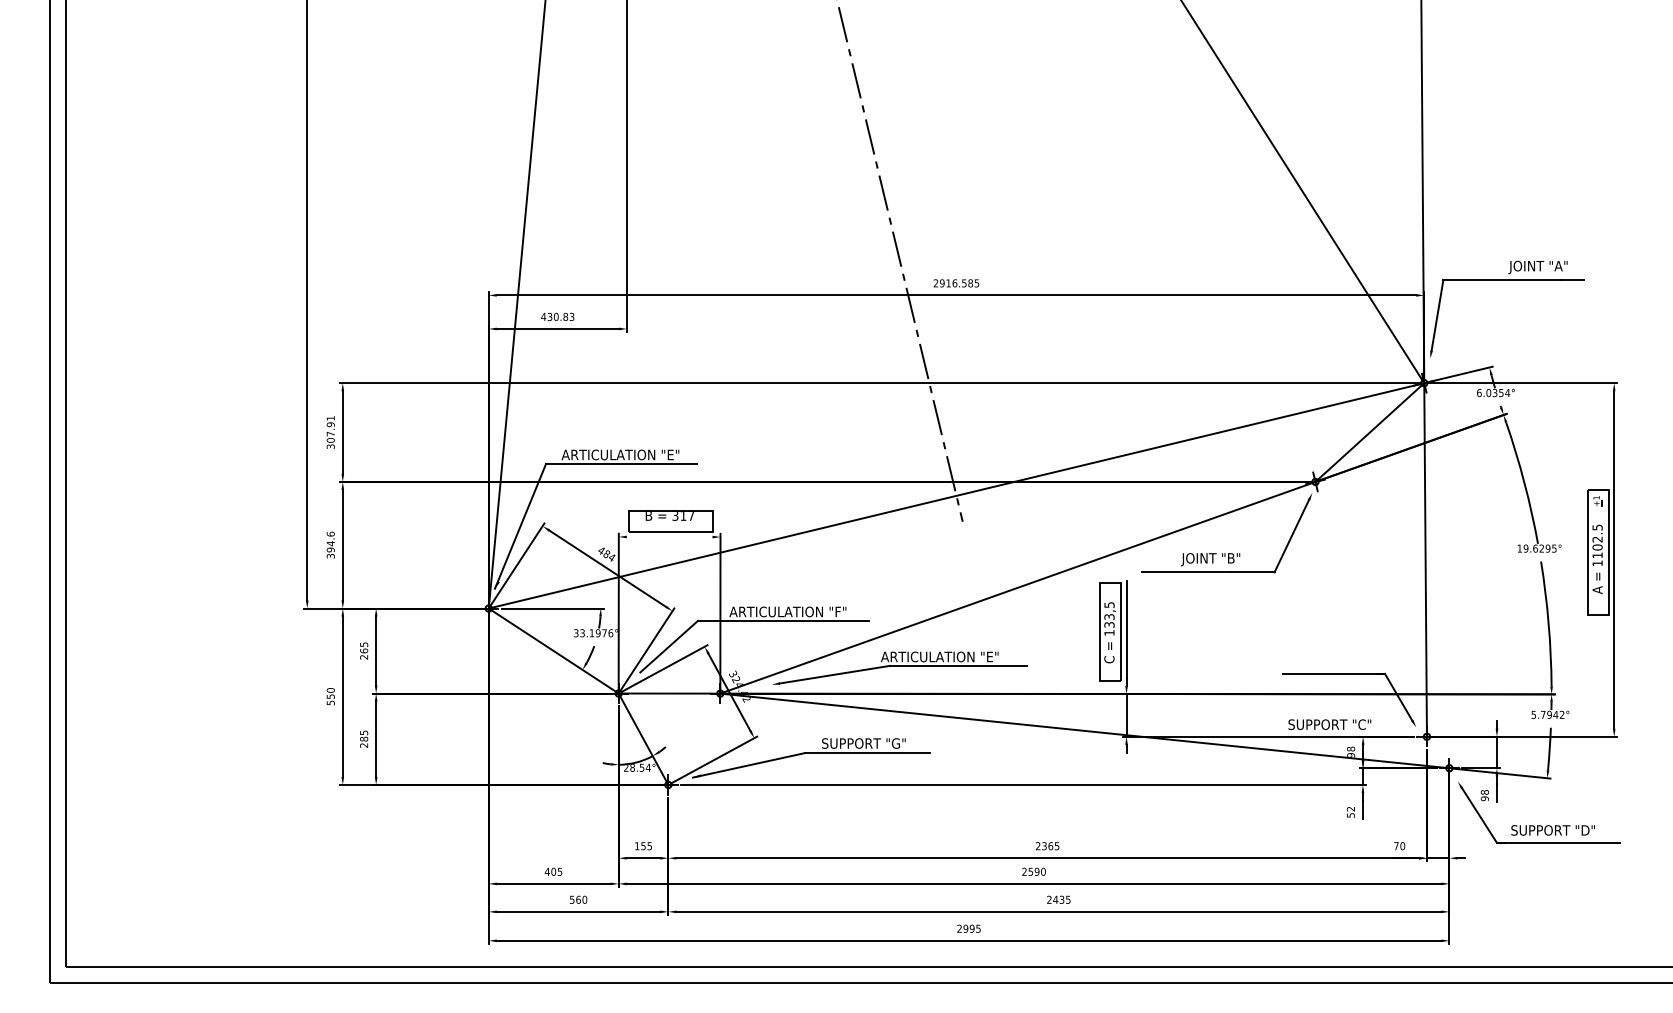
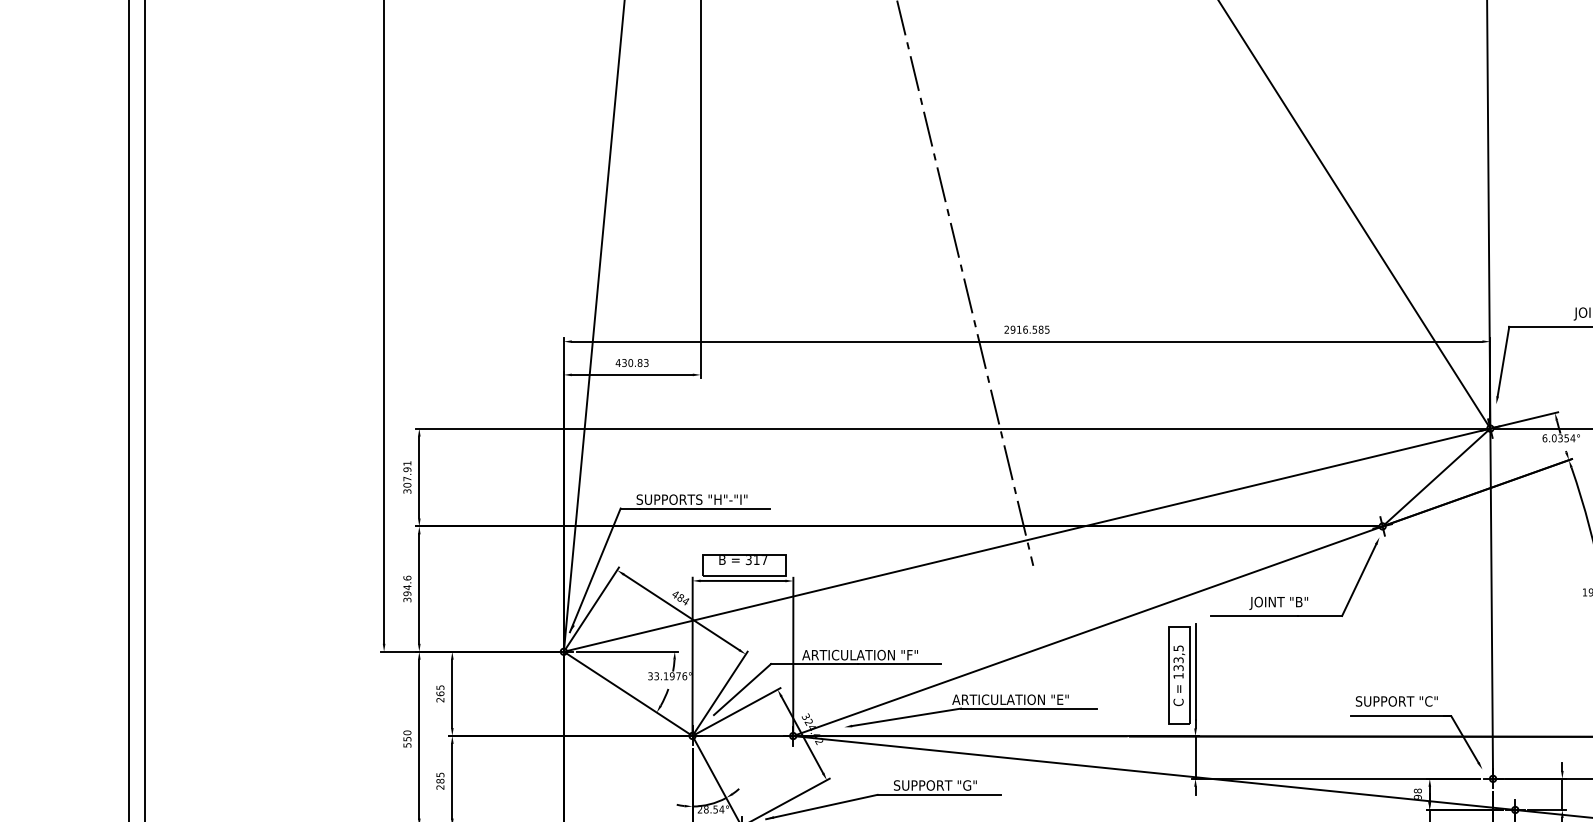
text: (620, 454) -> (694, 499), ARTICULATION "E" -> SUPPORTS "H"-"I"
line: (669, 536) -> (742, 580), added
text: (1329, 724) -> (1396, 701), moved

